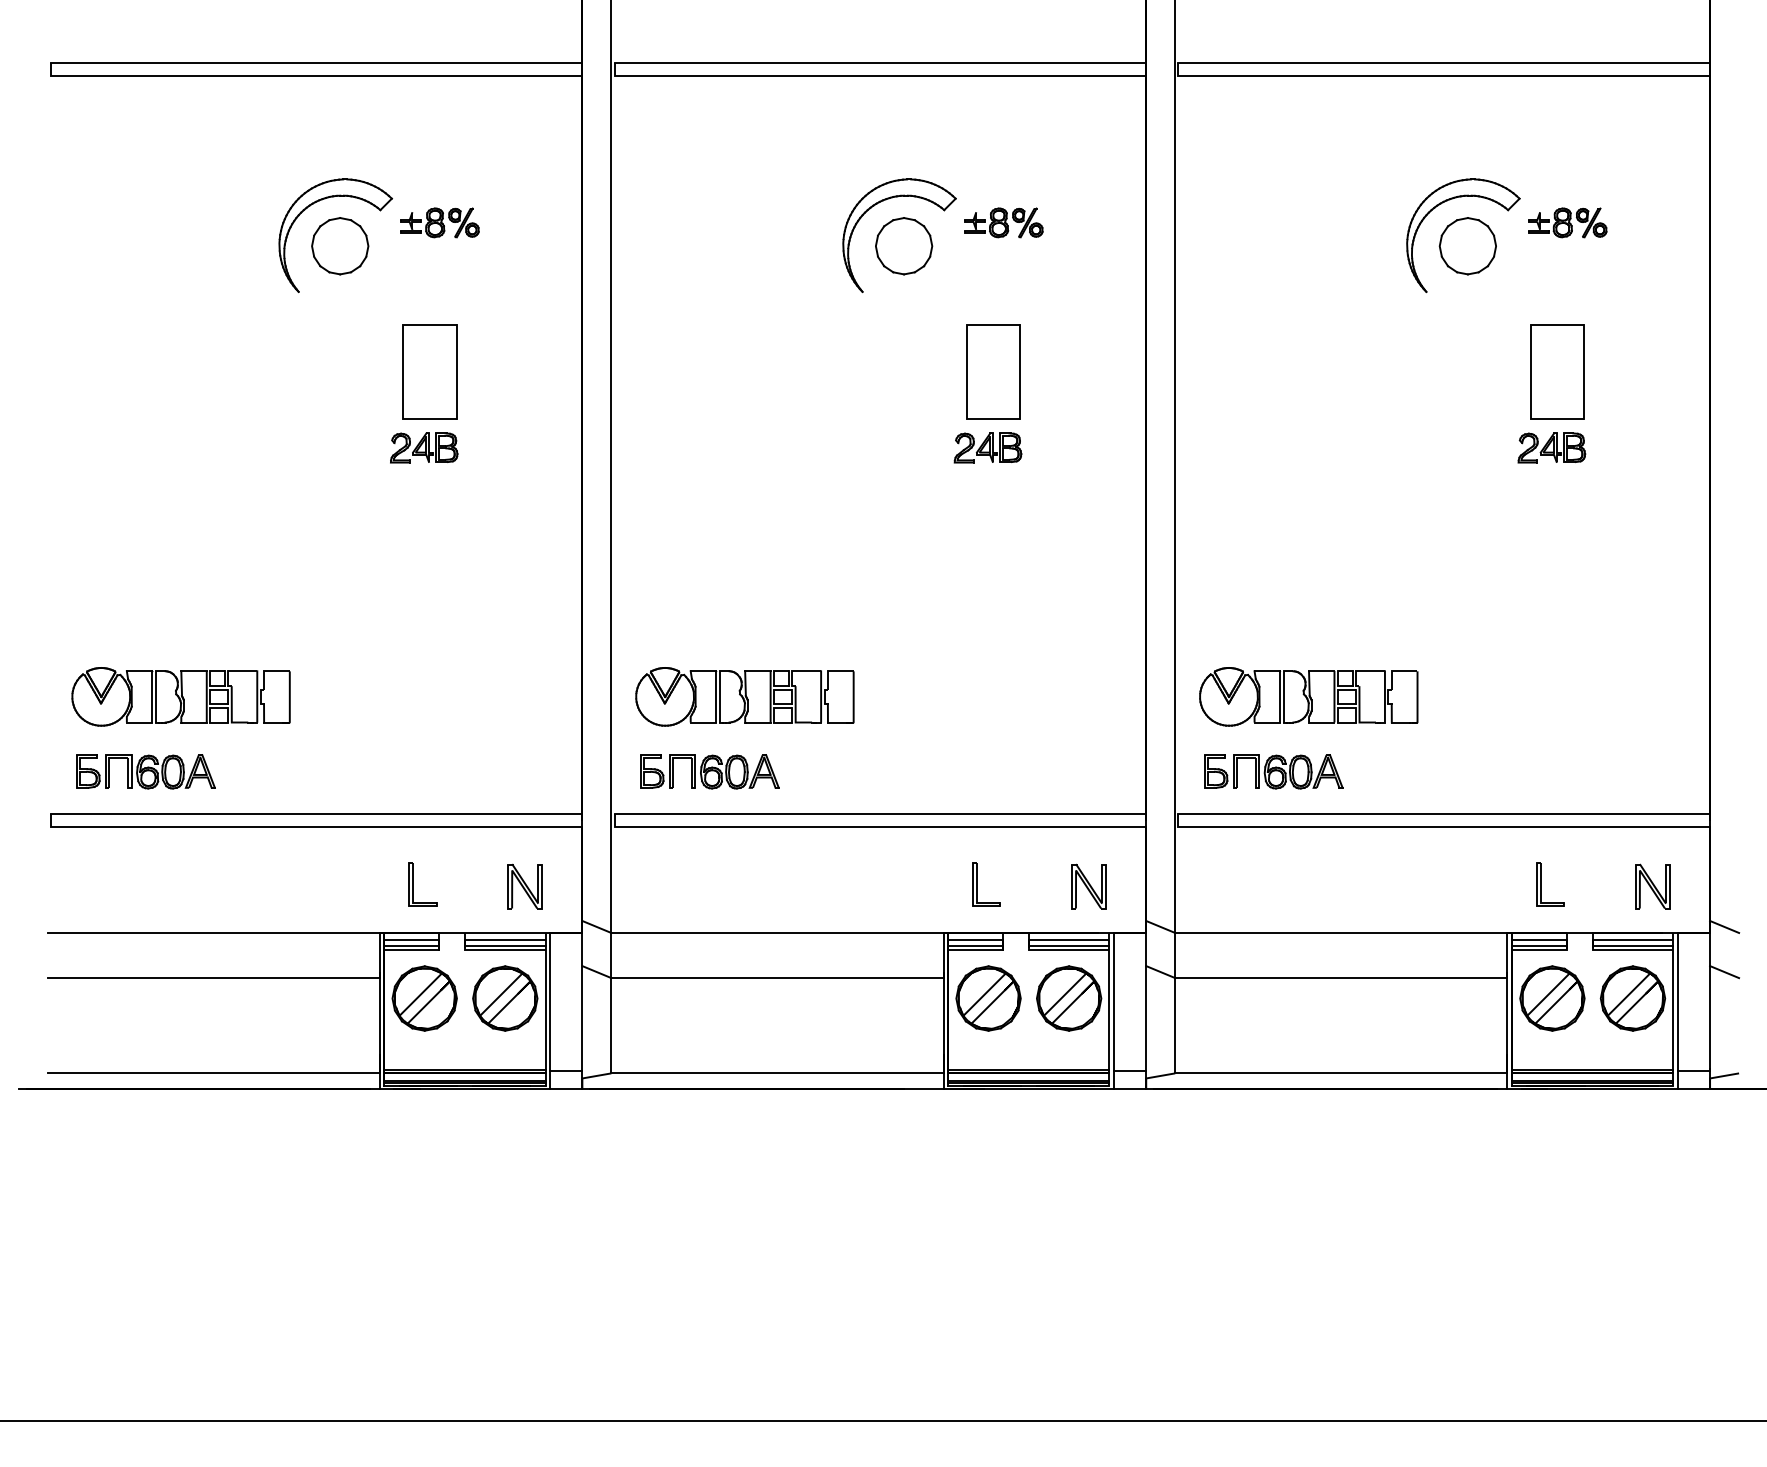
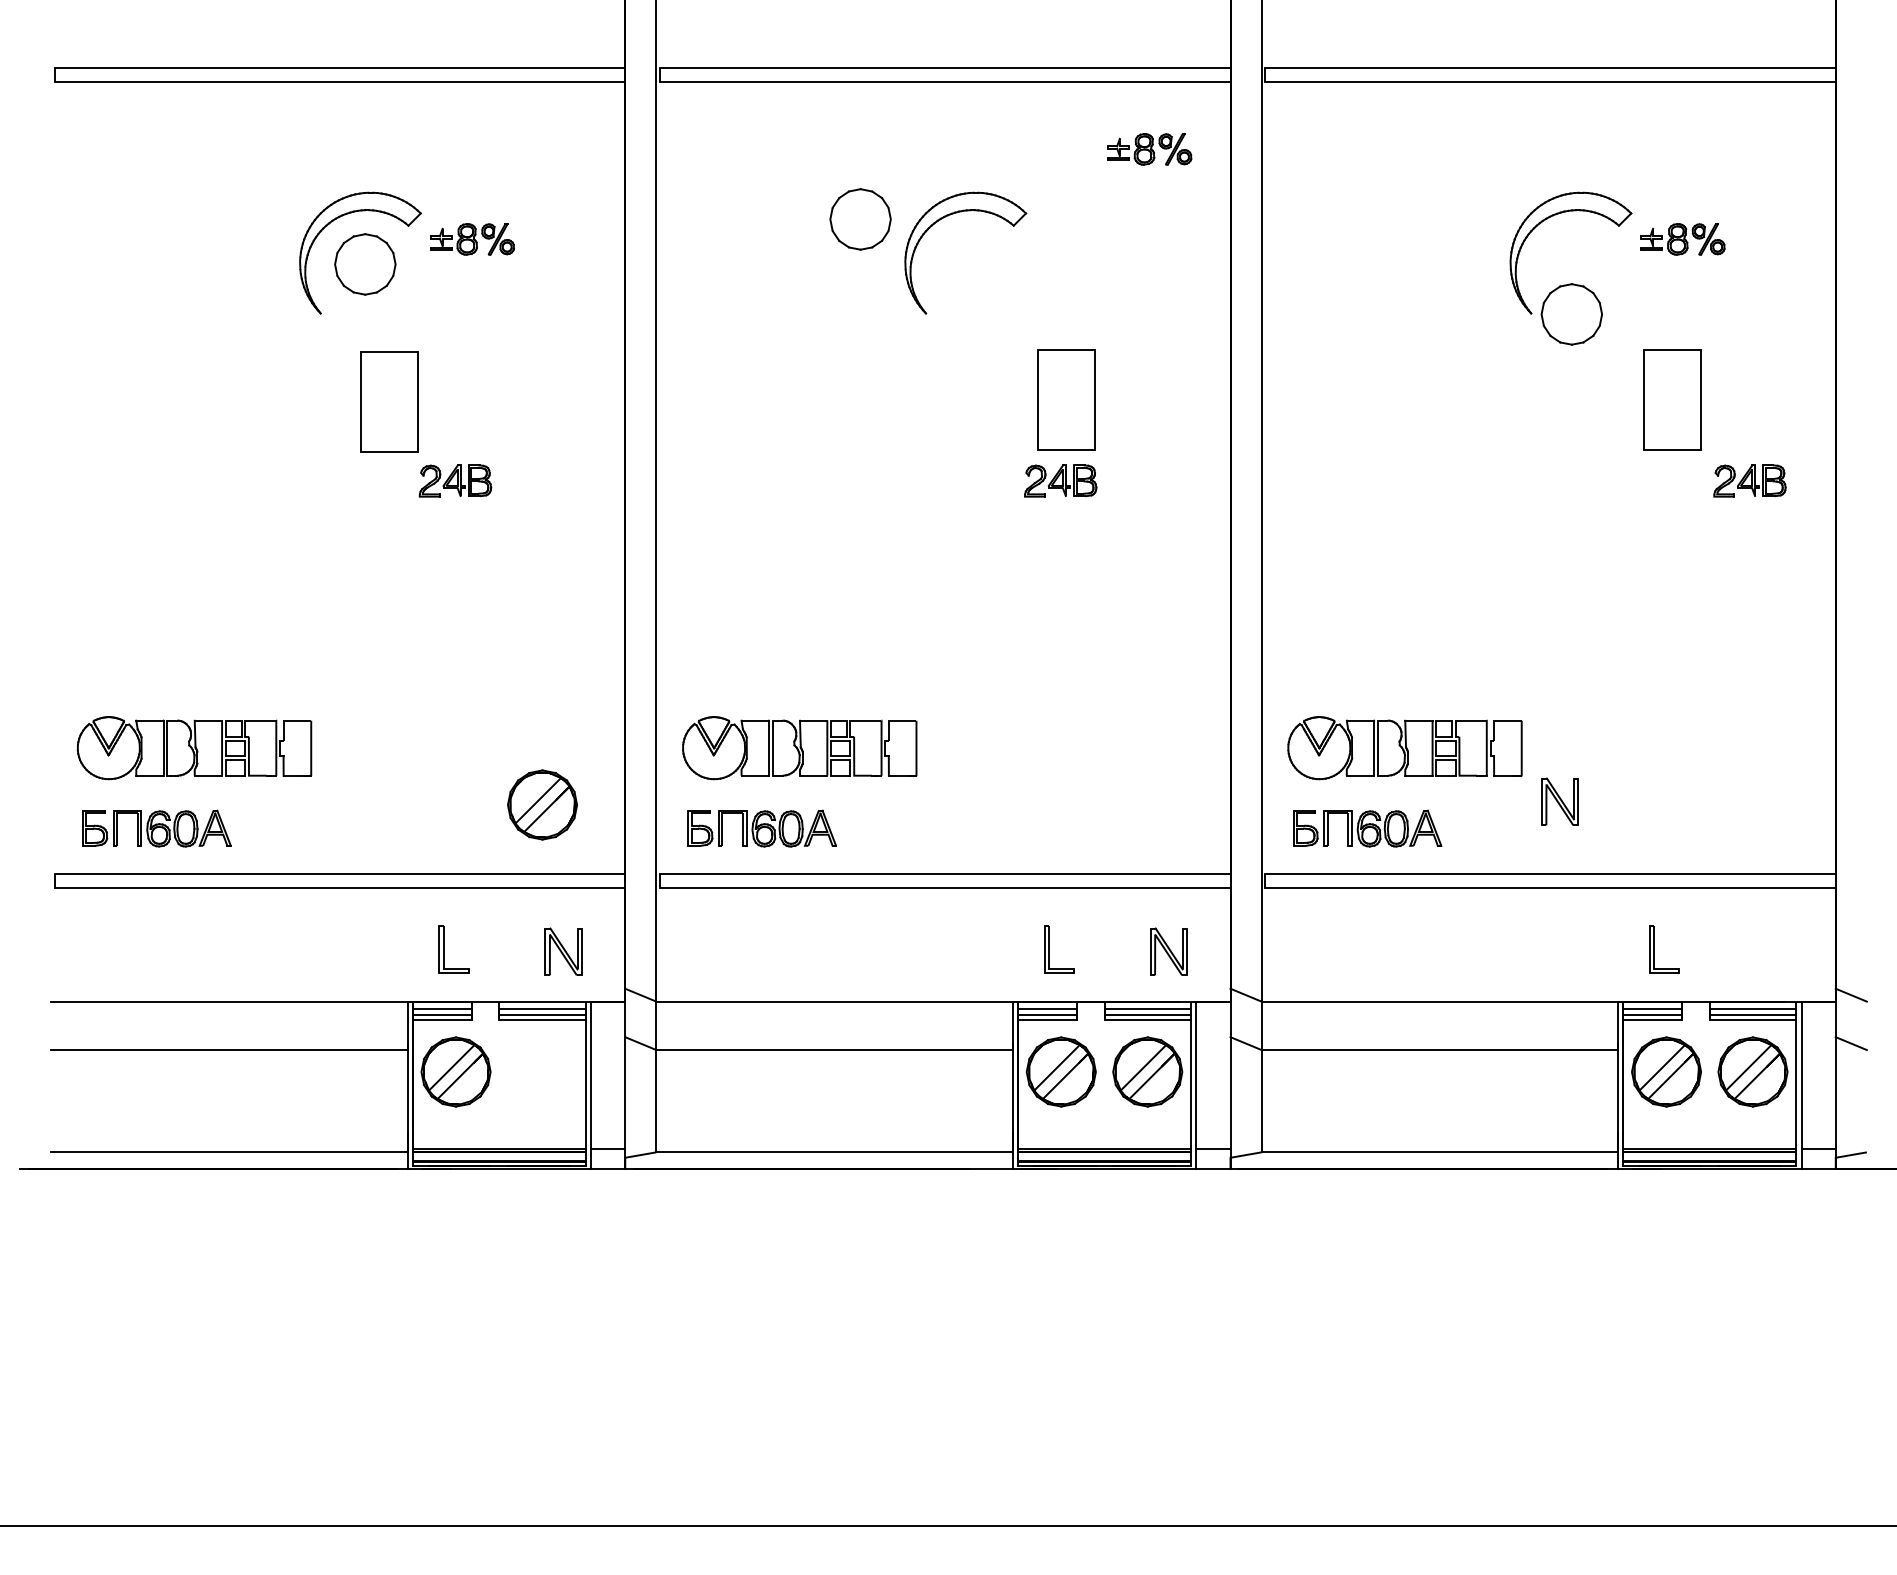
part: (1003, 222) -> (1149, 149), moved
part: (903, 246) -> (860, 219), moved
part: (1467, 246) -> (1571, 314), moved
part: (429, 372) -> (389, 401), moved
part: (1551, 447) -> (1749, 480), moved
part: (1652, 886) -> (1559, 801), moved
part: (505, 998) -> (542, 804), moved

